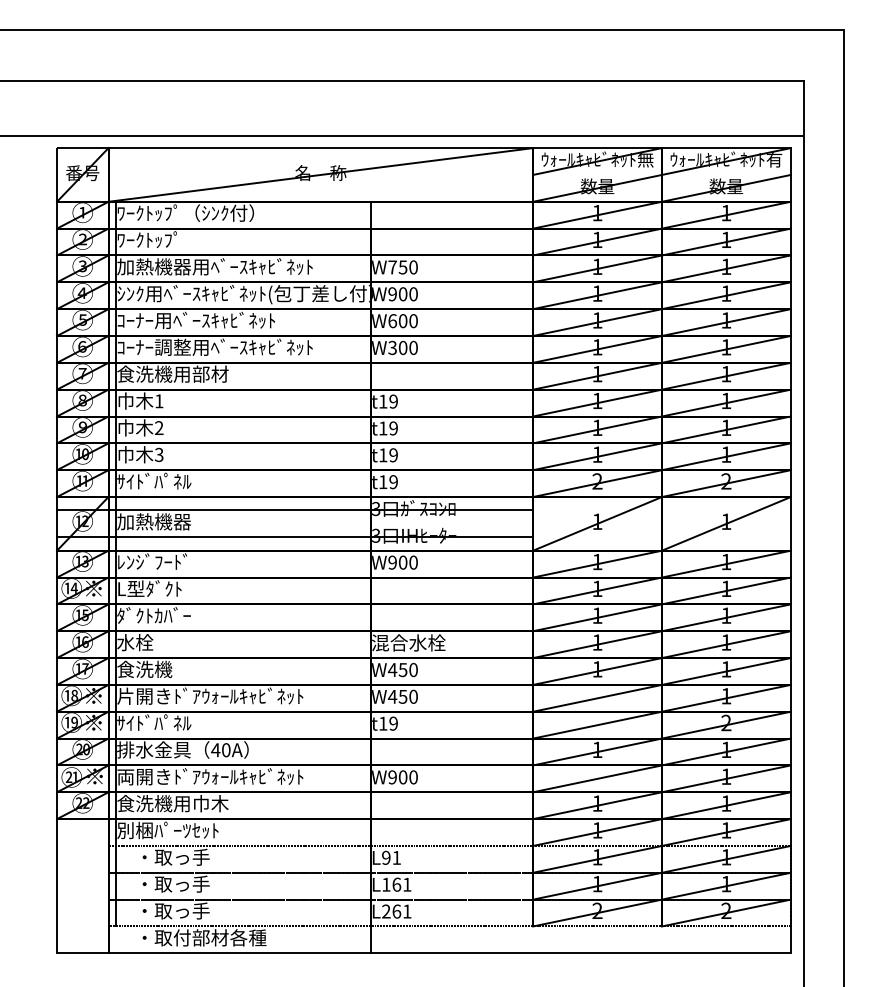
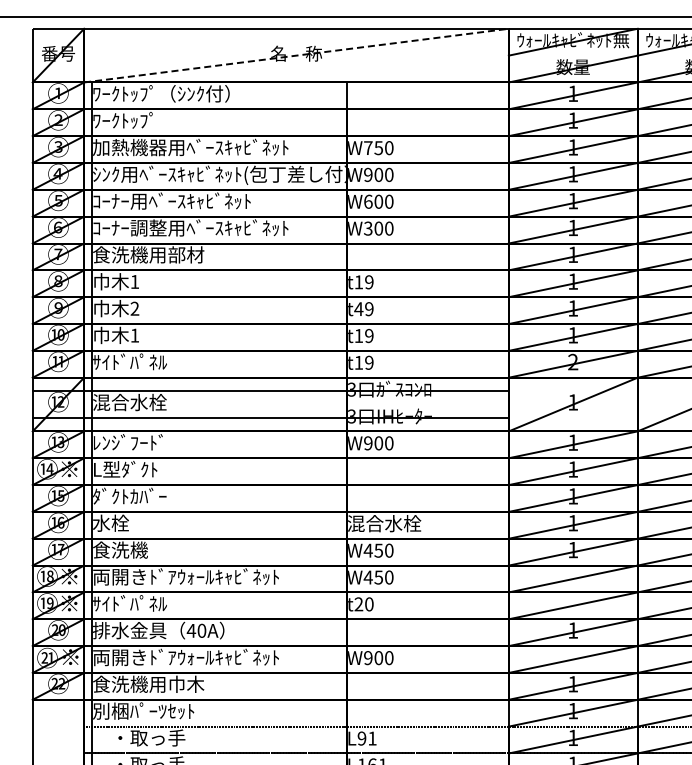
line: (321, 174) -> (297, 55), solid -> dashed
text: (382, 428) -> (358, 309), t19 -> t49
text: (158, 454) -> (134, 335), 3 -> 1
text: (153, 521) -> (129, 402), 加熱機器 -> 混合水栓
text: (125, 695) -> (101, 576), 片開きﾄﾞｱｳｫｰﾙｷｬﾋﾞﾈｯﾄ -> 両開きﾄﾞｱｳｫｰﾙｷｬﾋﾞﾈｯﾄ
text: (388, 723) -> (364, 604), t19 -> t20

